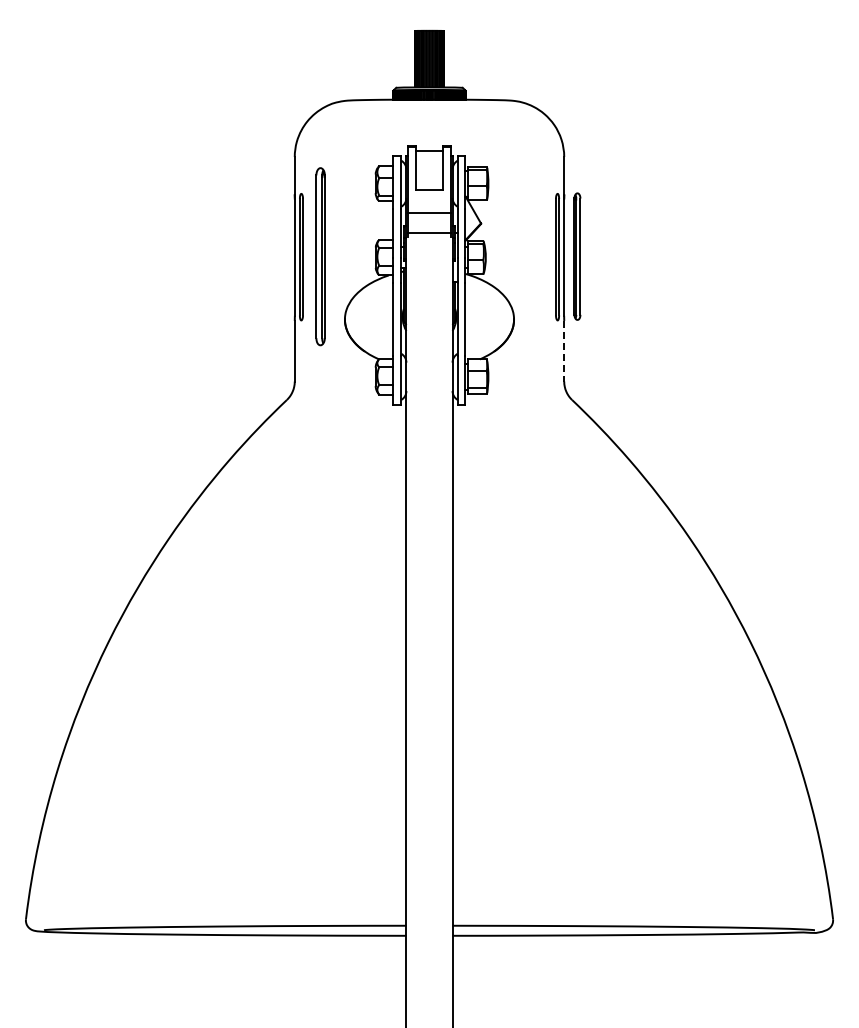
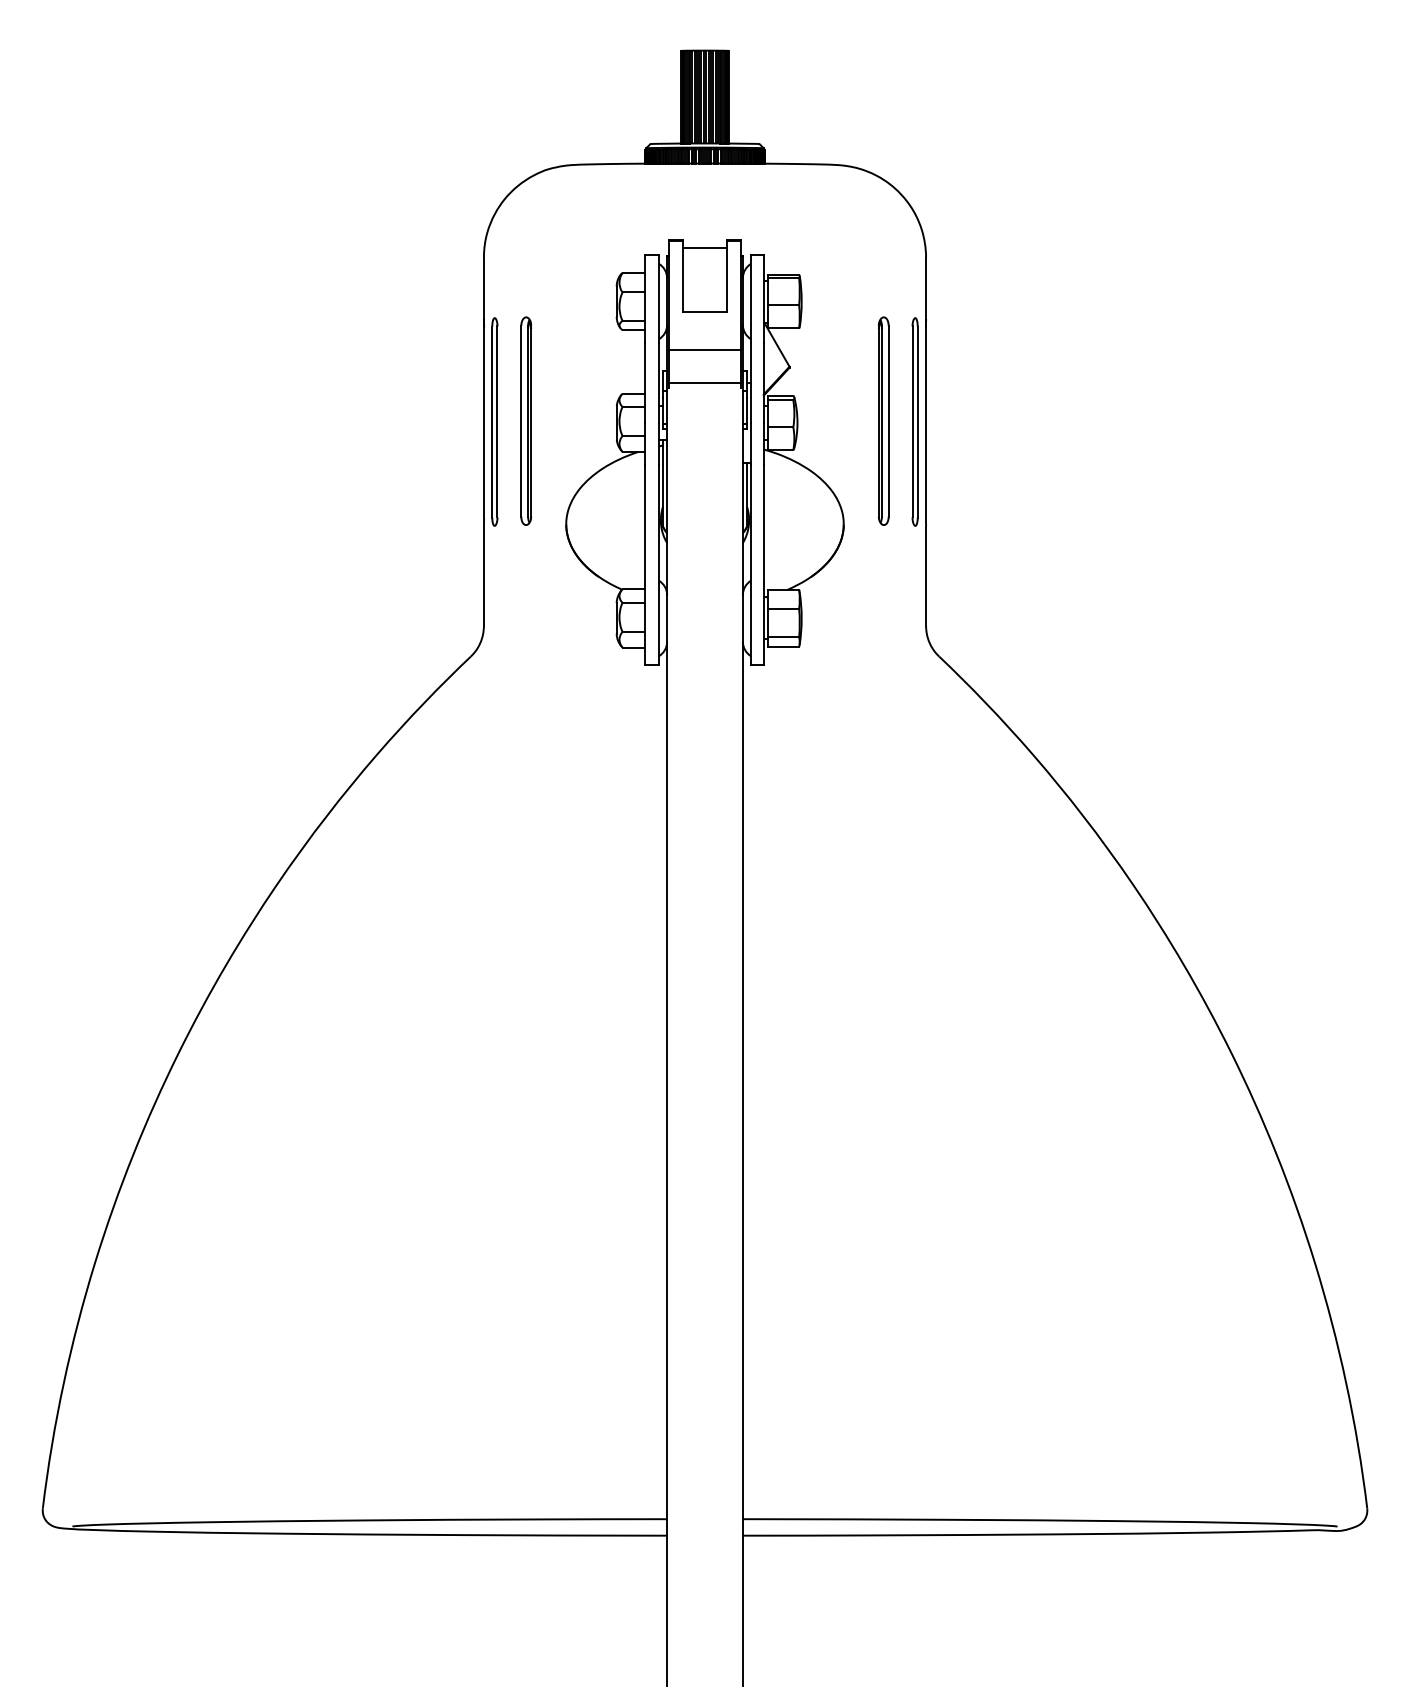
part: (320, 256) -> (526, 420), size x0.71
part: (577, 256) -> (883, 420), moved
line: (564, 351) -> (926, 576), dashed -> solid

